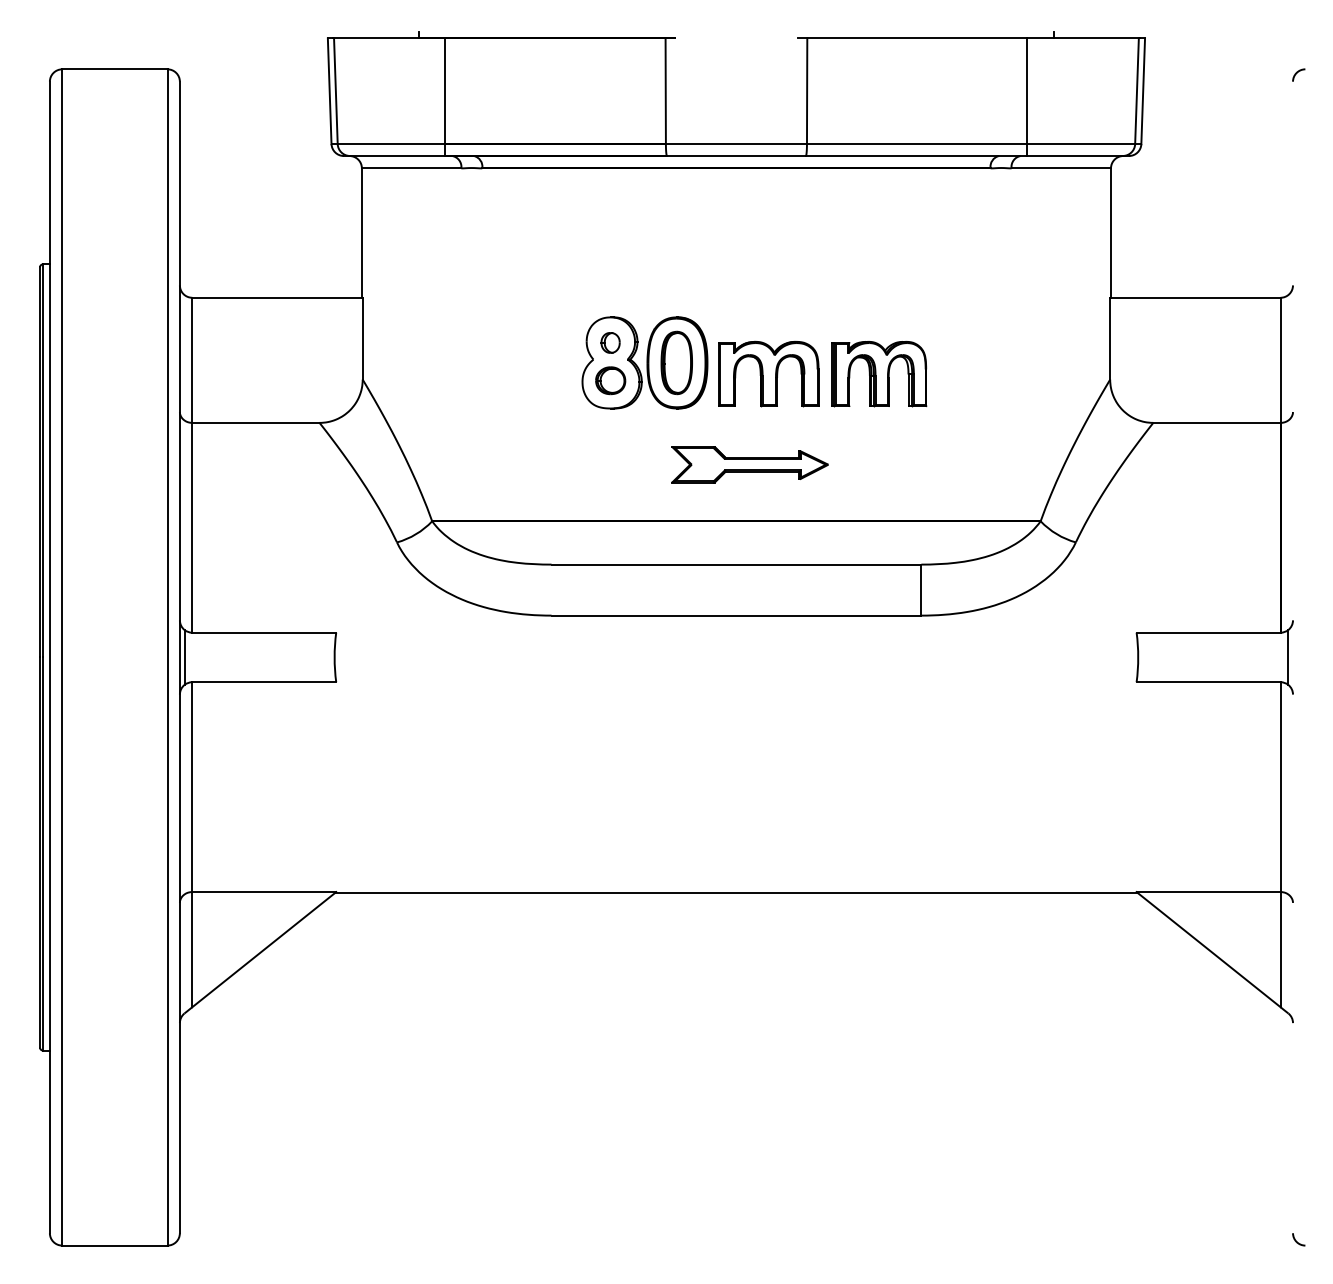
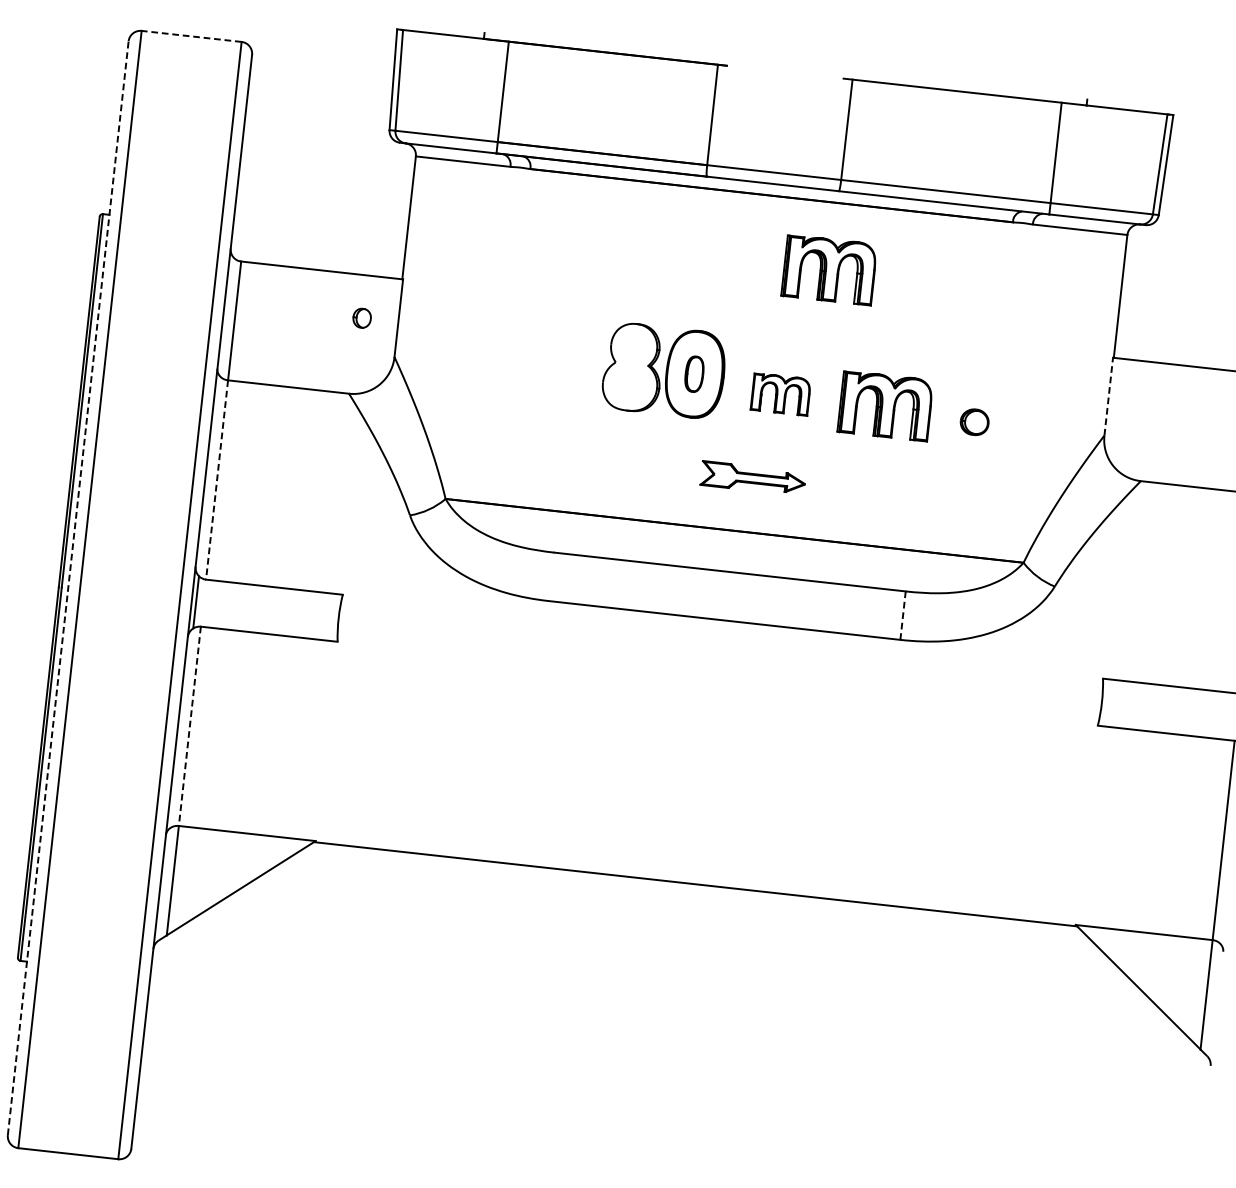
line: (114, 69) -> (191, 36), solid -> dashed
part: (805, 239) -> (829, 270), added
line: (1110, 338) -> (1109, 396), solid -> dashed
part: (610, 342) -> (362, 317), moved
part: (676, 362) -> (694, 373), size x0.6
part: (768, 373) -> (780, 393), size x0.6
part: (610, 380) -> (974, 422), moved
part: (749, 464) -> (752, 478), size x0.7
line: (192, 527) -> (217, 479), solid -> dashed
line: (921, 590) -> (903, 616), solid -> dashed
line: (49, 657) -> (67, 588), solid -> dashed
line: (192, 787) -> (190, 726), solid -> dashed

